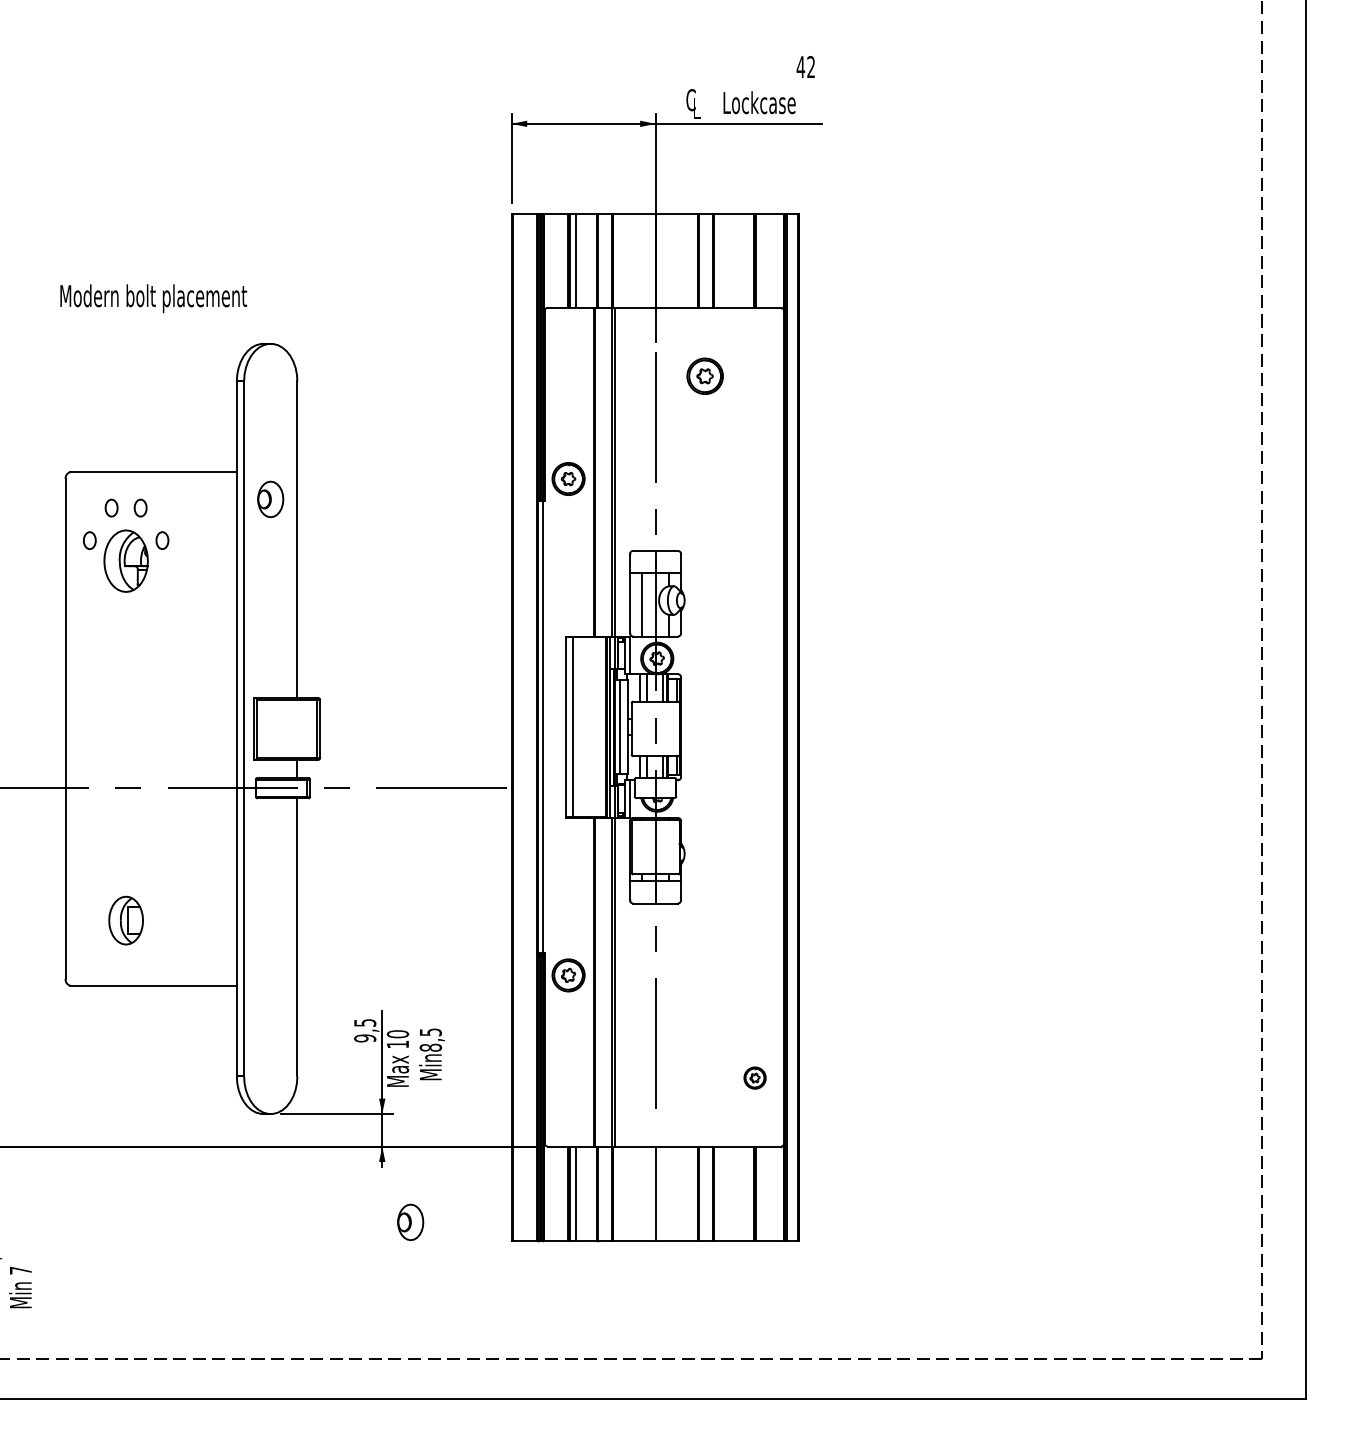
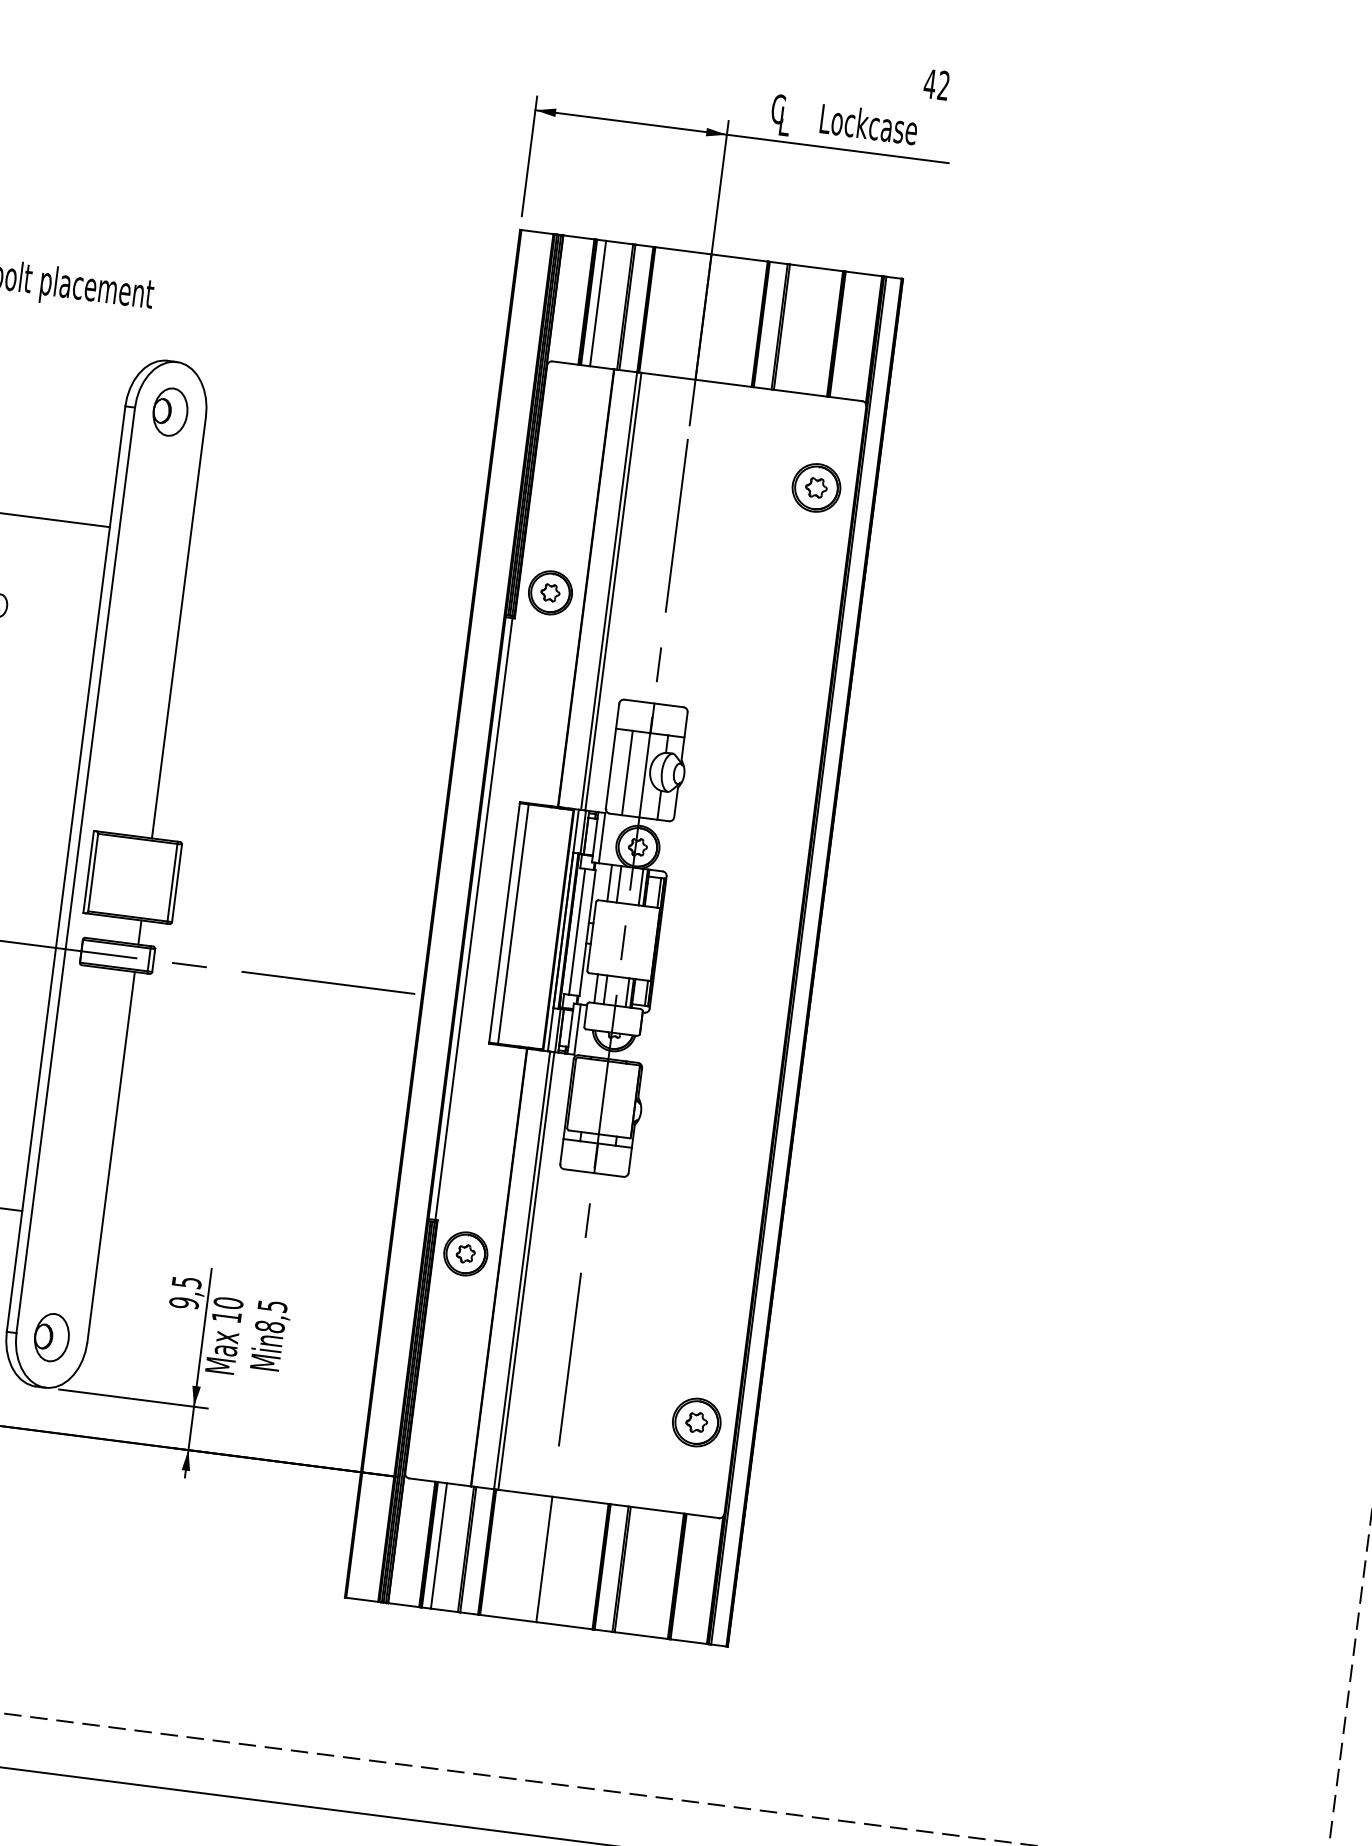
part: (704, 375) -> (815, 486), moved
part: (270, 499) -> (170, 412), moved
part: (754, 1077) -> (695, 1421), size x1.67
part: (410, 1222) -> (51, 1337), moved

